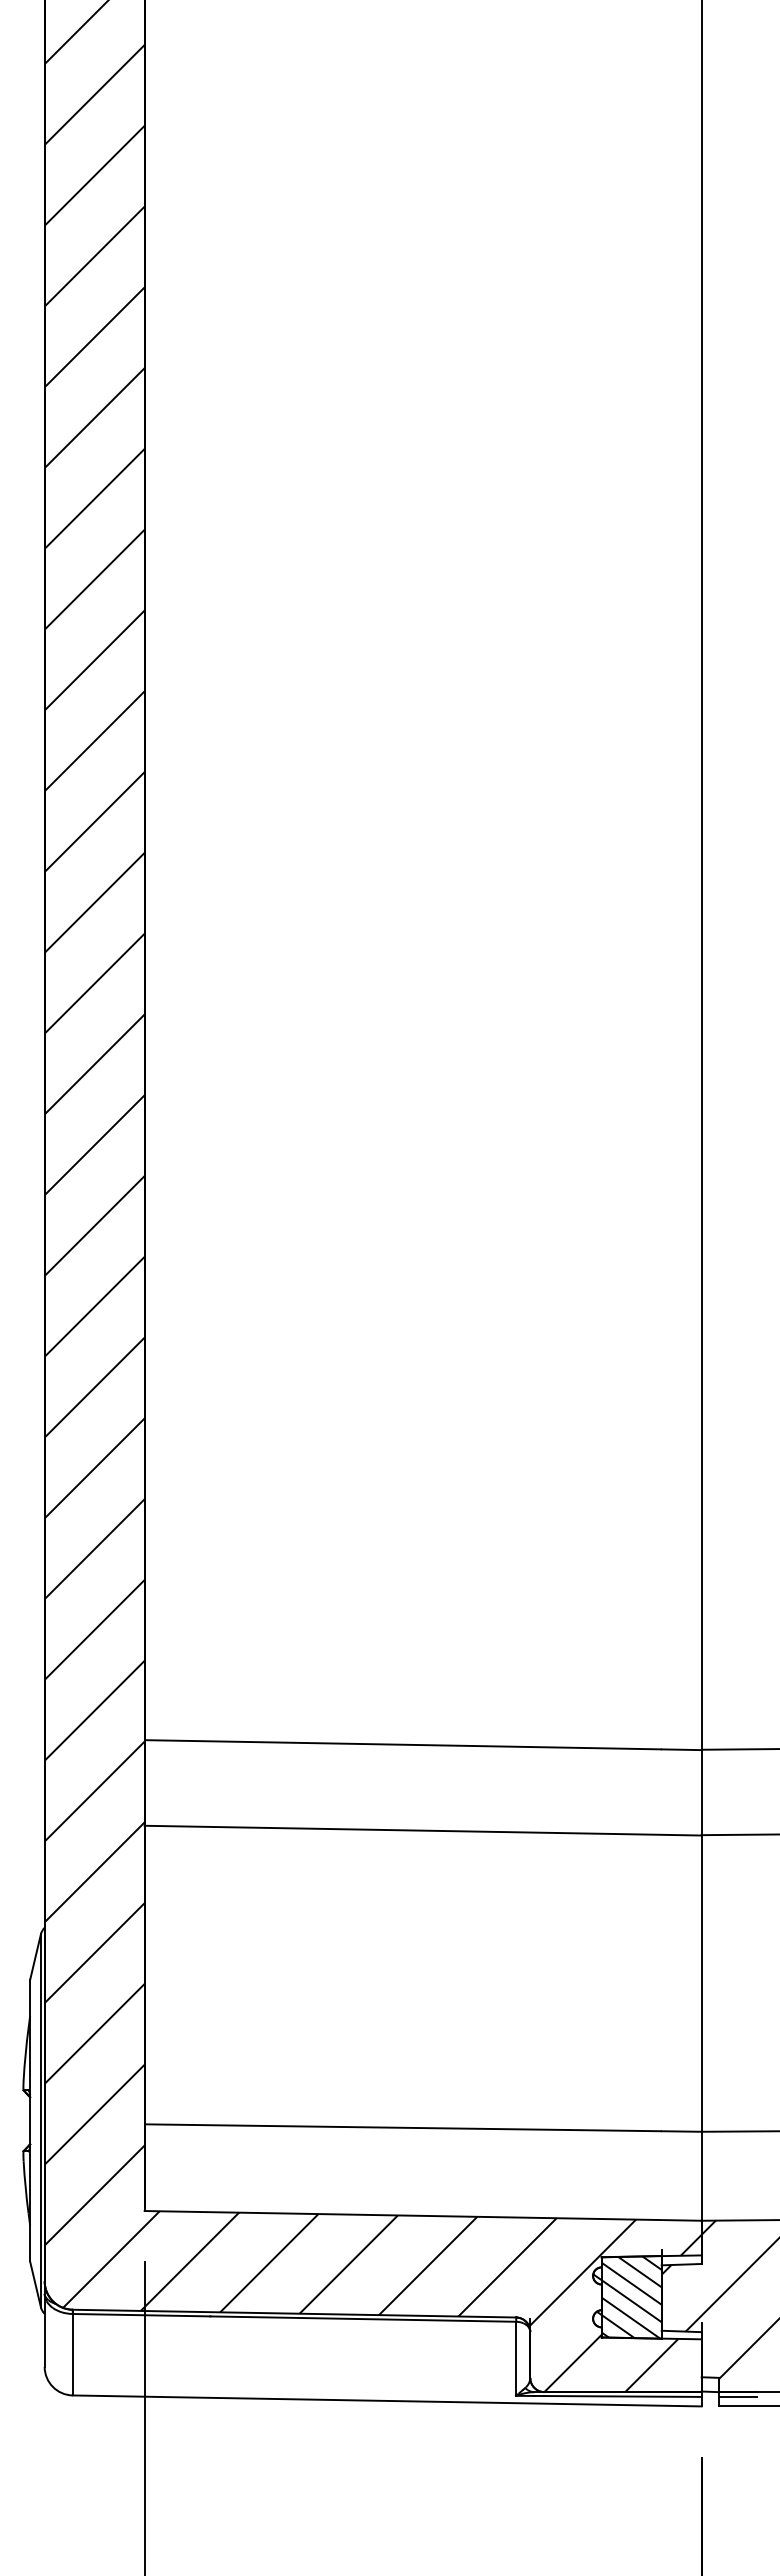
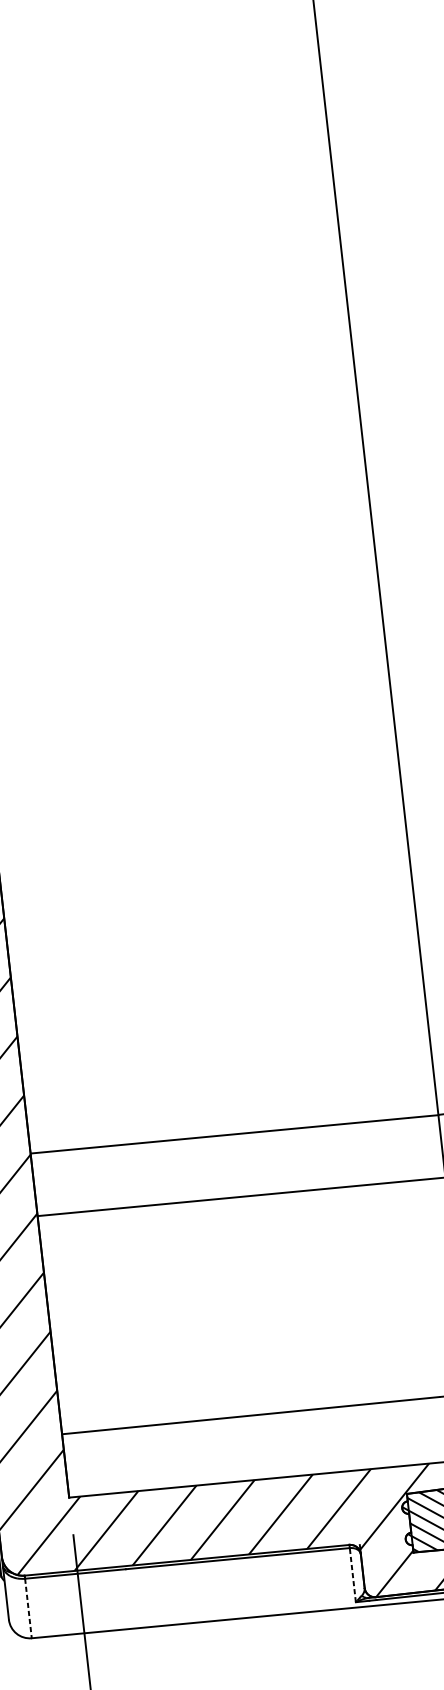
line: (72, 2354) -> (28, 1608), solid -> dashed
line: (516, 2358) -> (353, 1574), solid -> dashed

